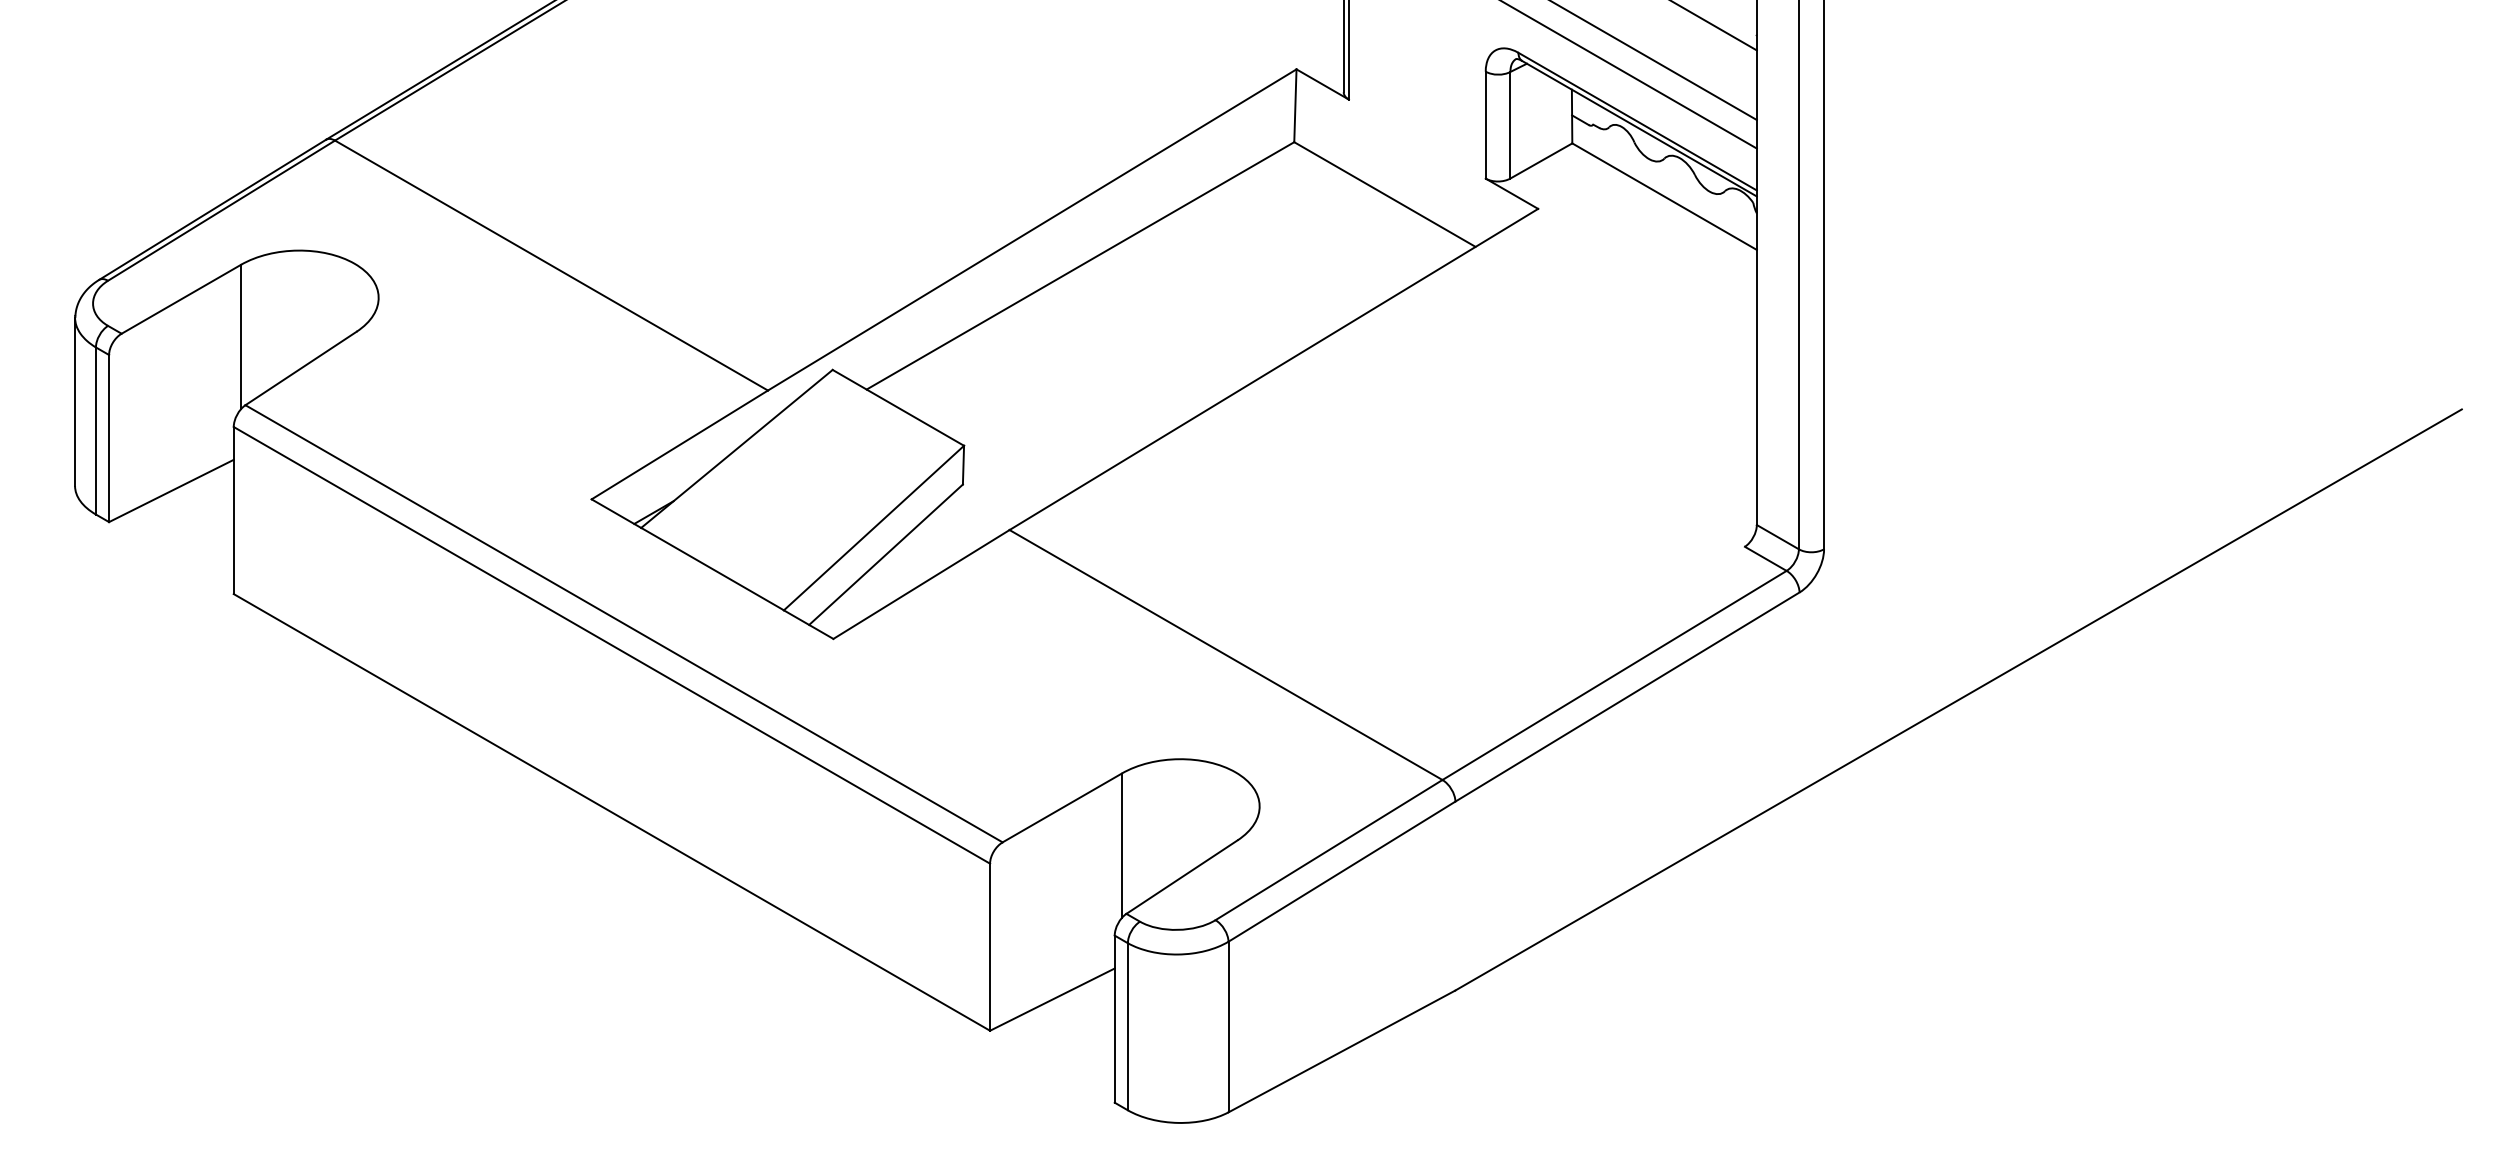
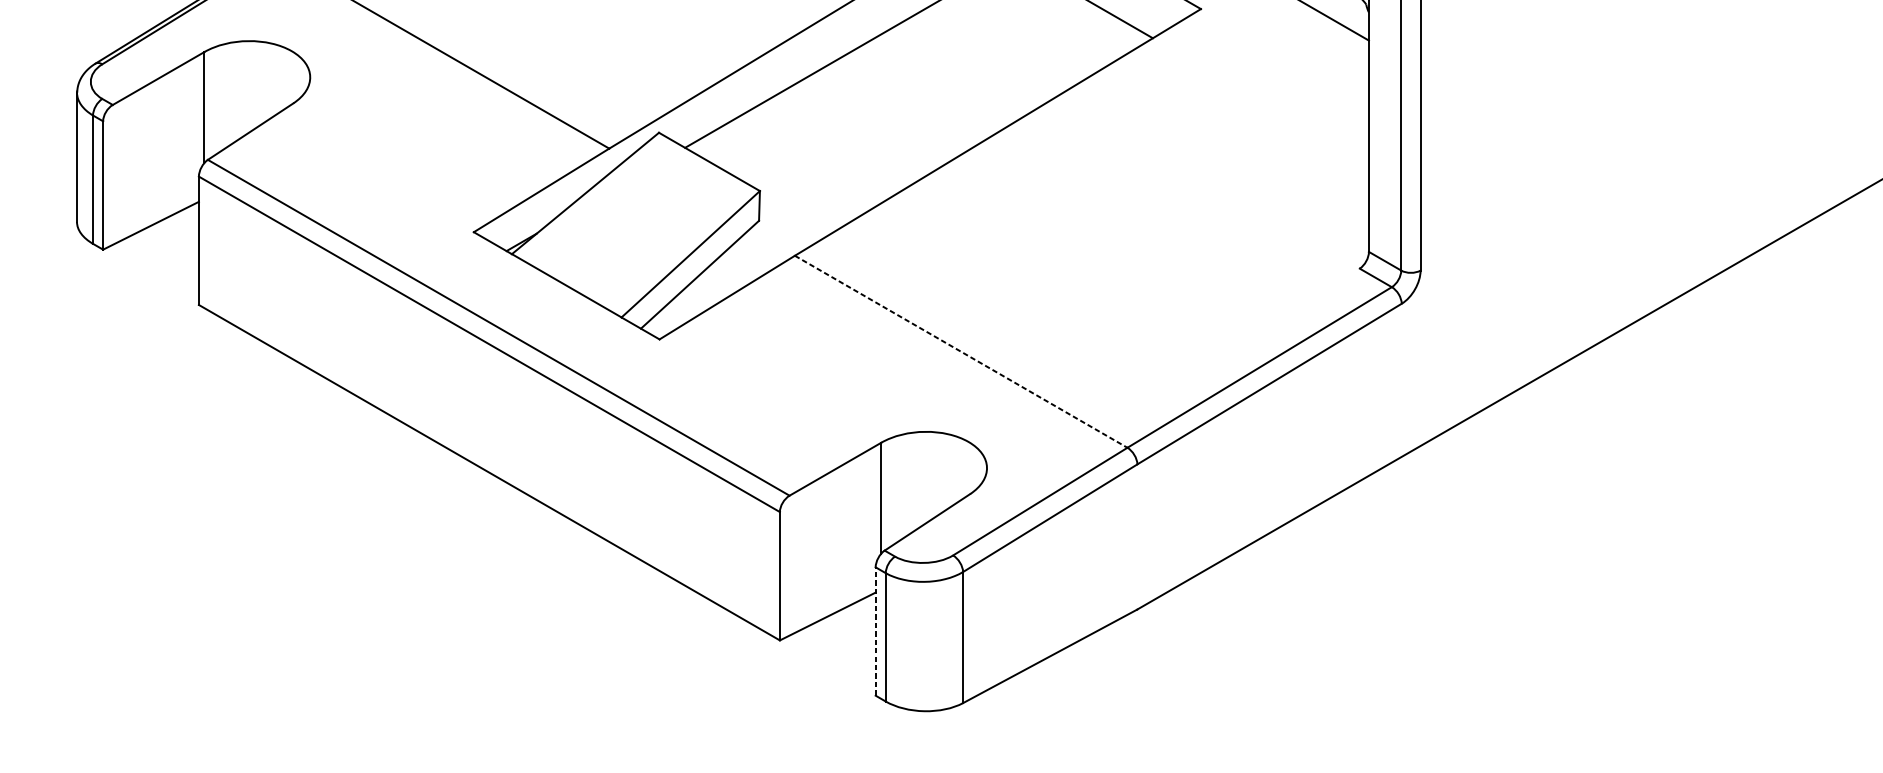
line: (1226, 655) -> (961, 352), solid -> dashed
line: (1114, 1019) -> (875, 631), solid -> dashed

